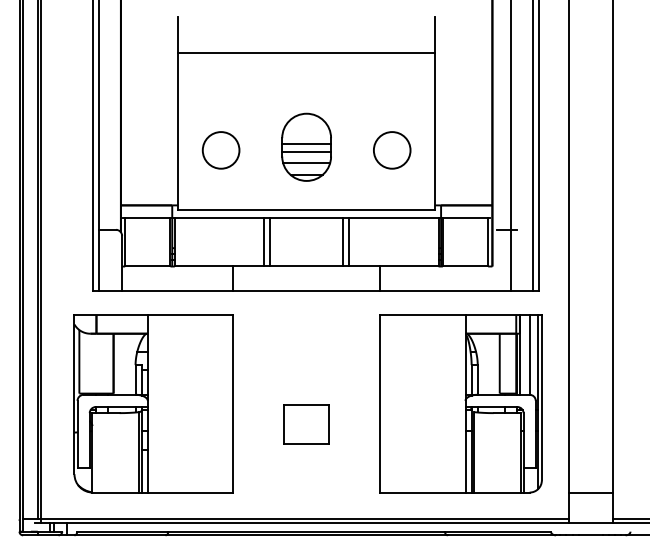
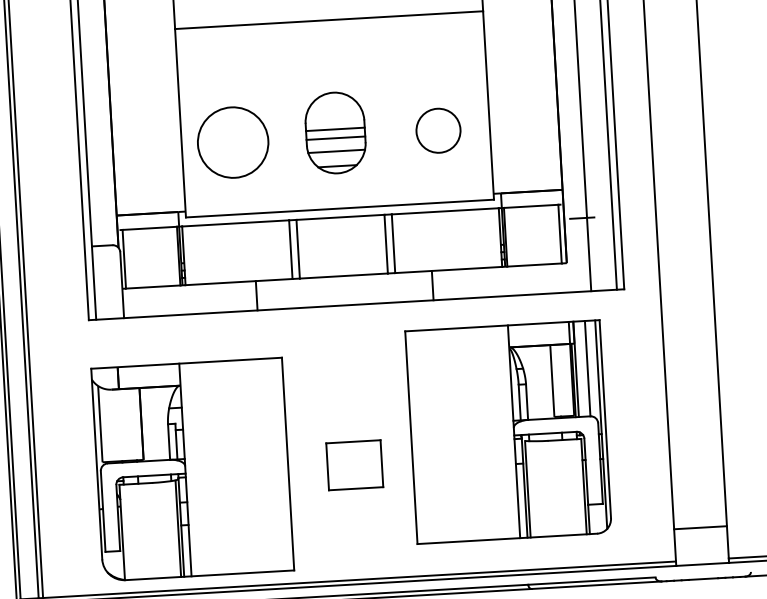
circle: (220, 150) -> (232, 142), size x1.6
part: (153, 403) -> (192, 469), moved
part: (460, 403) -> (507, 431), moved

